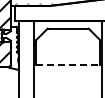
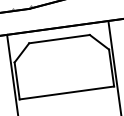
line: (68, 64) -> (67, 92), dashed -> solid

